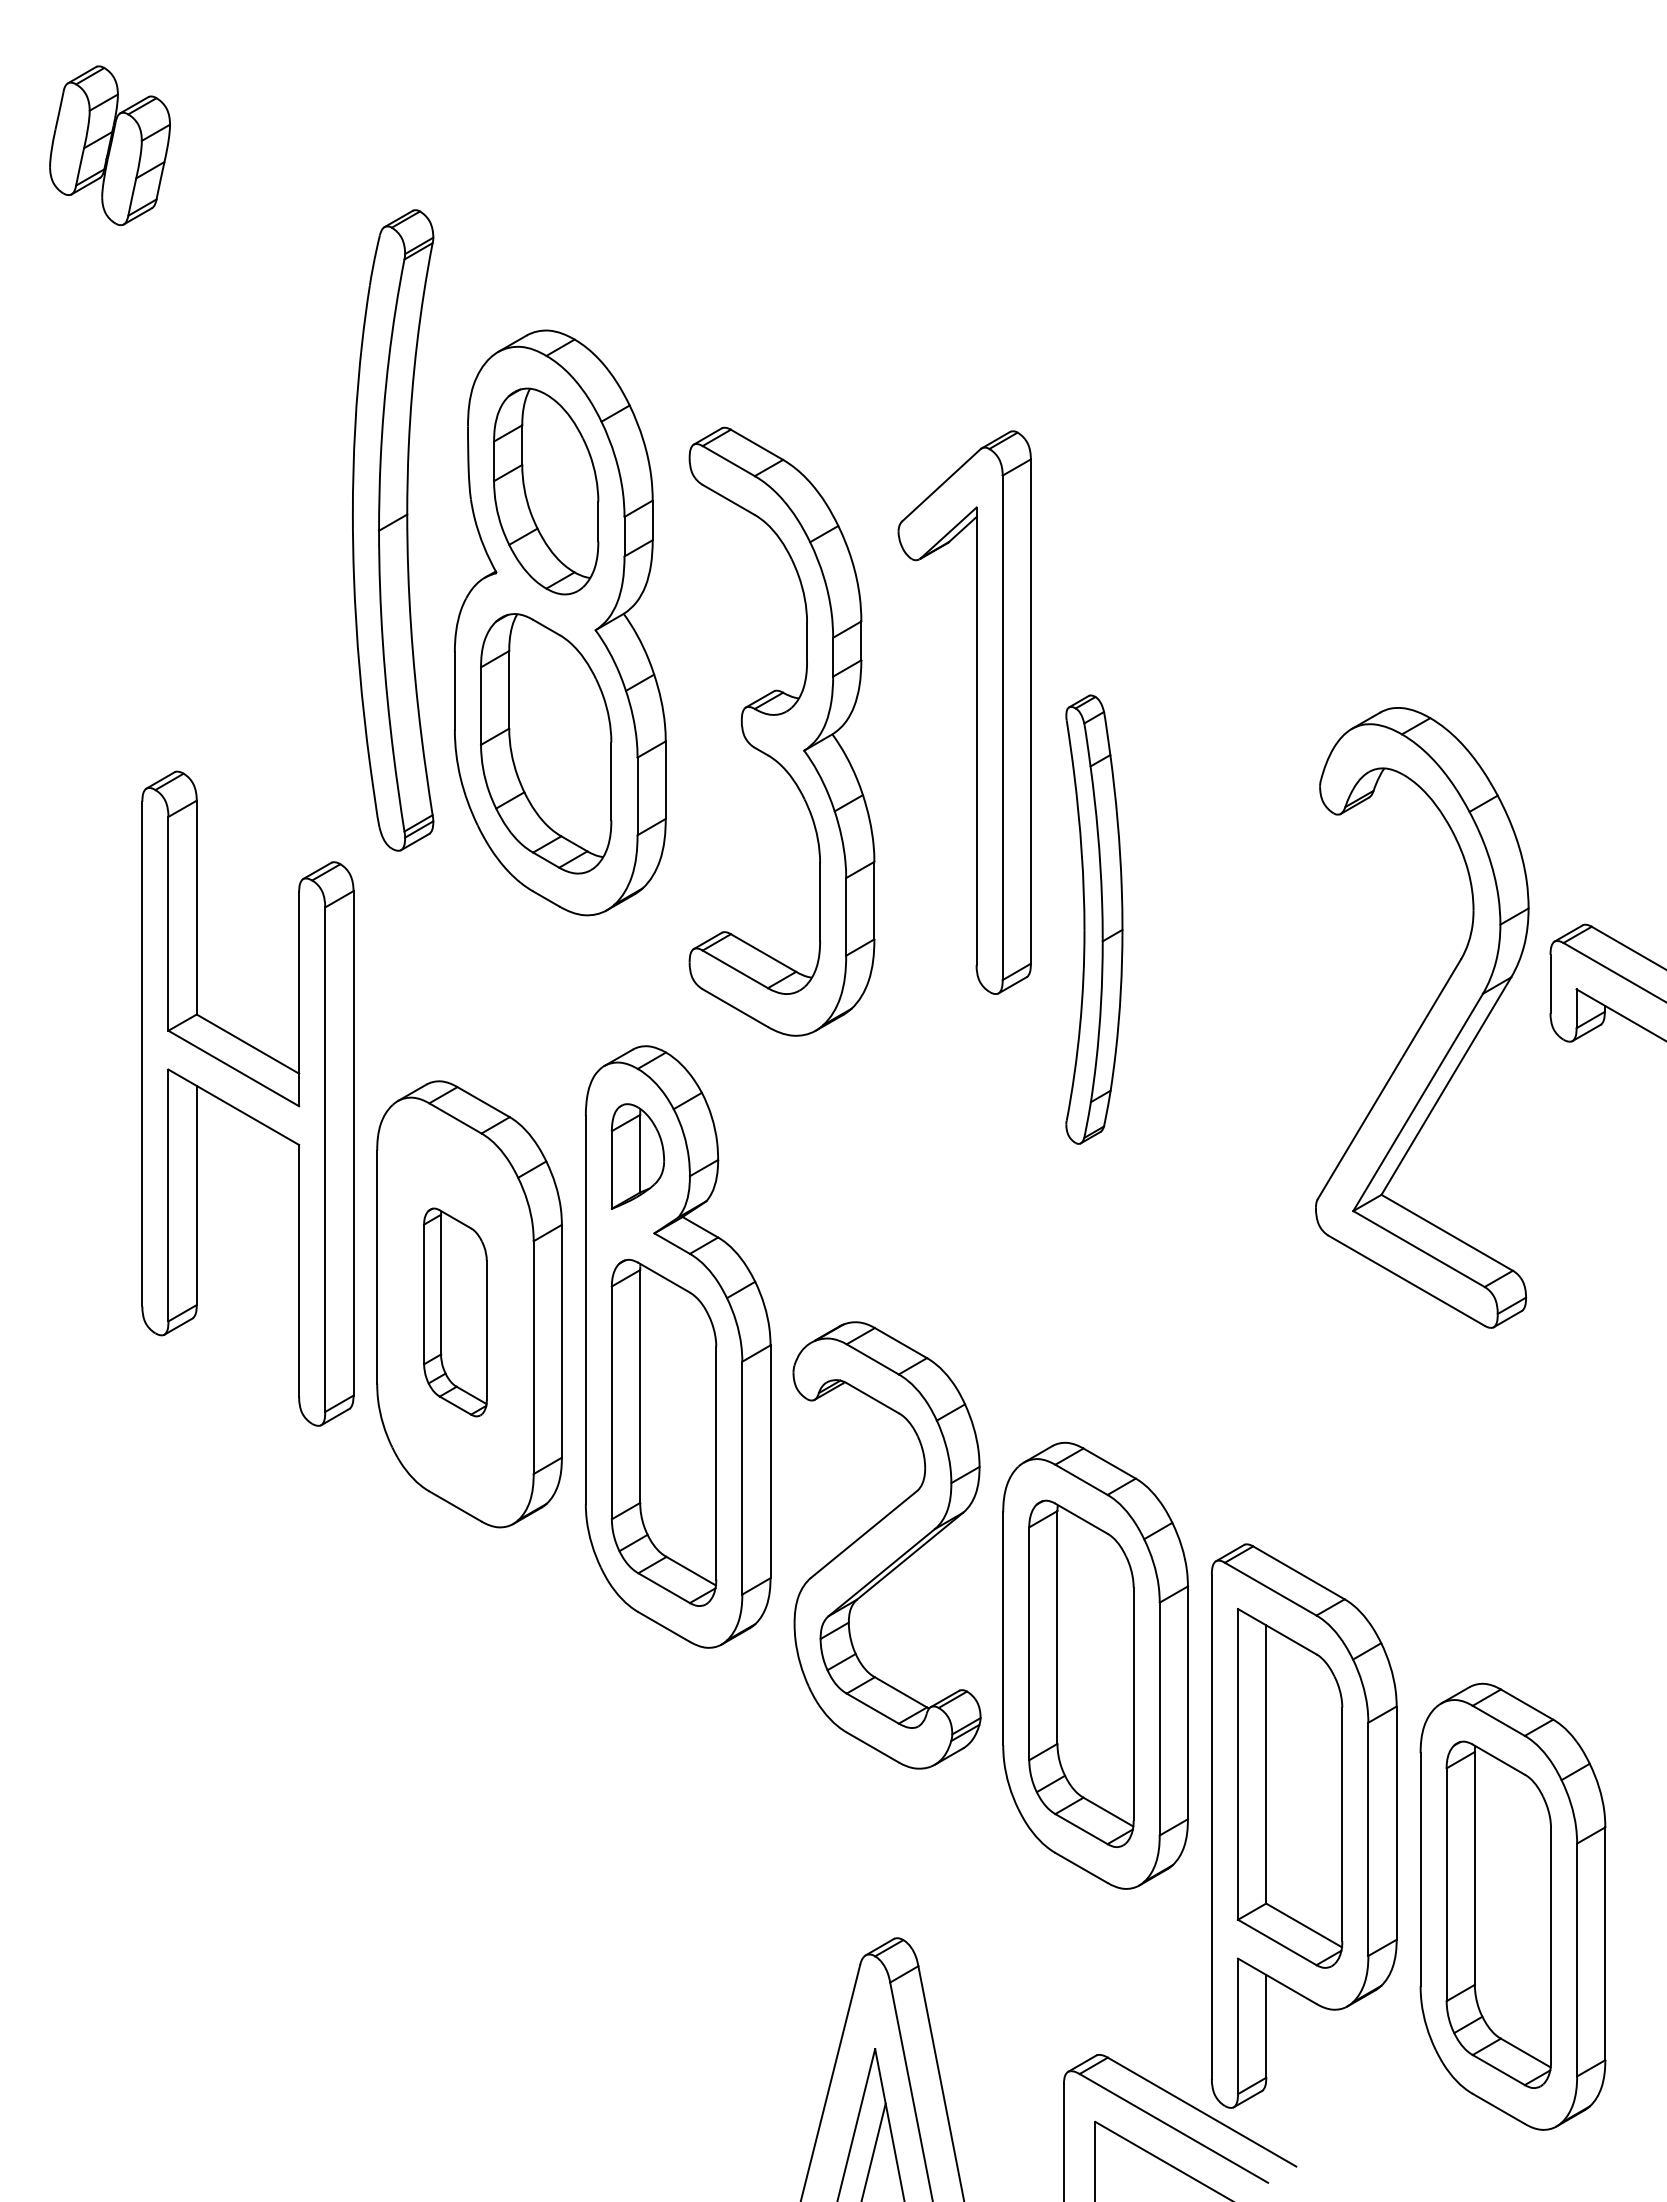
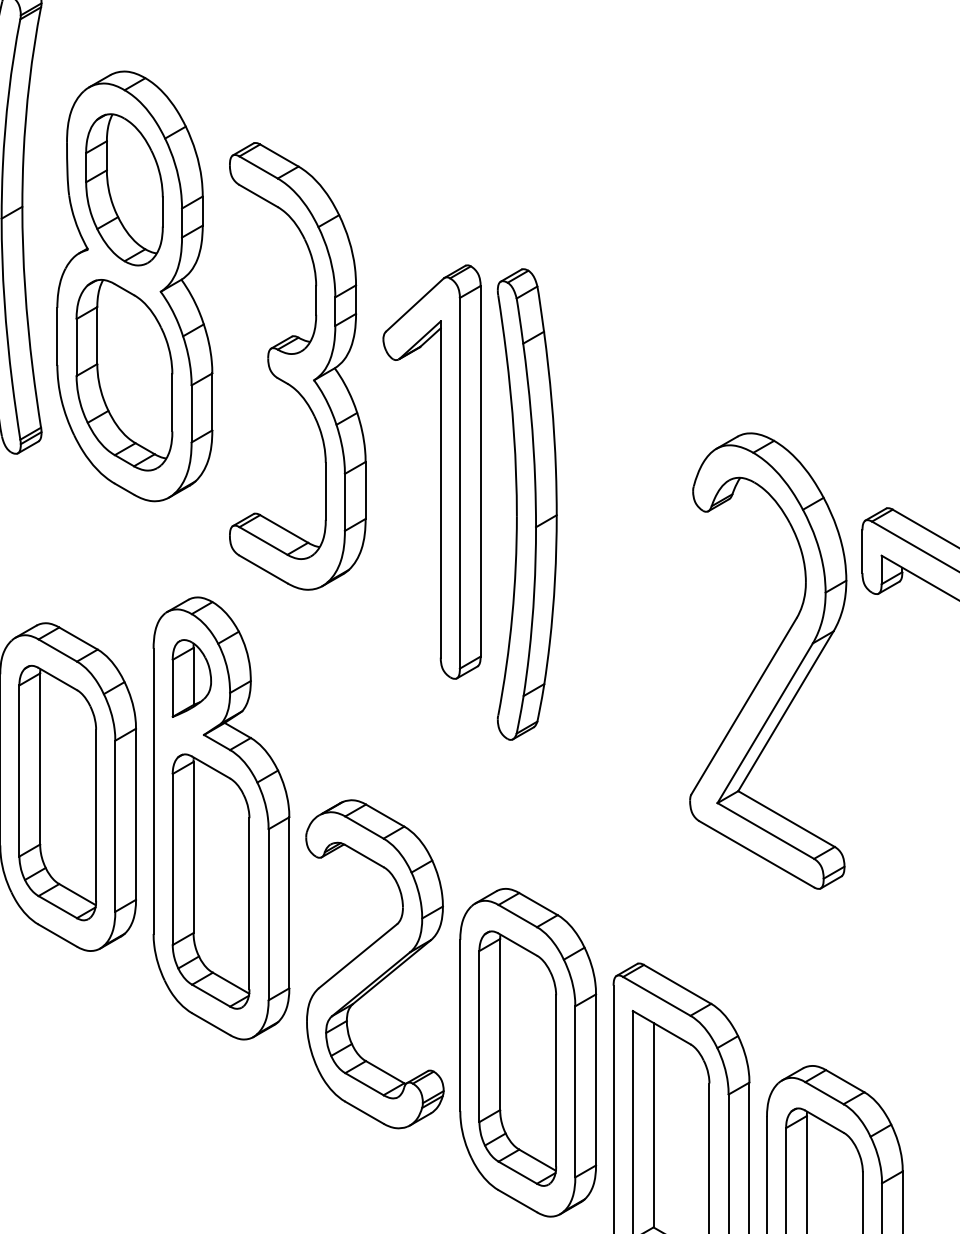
part: (976, 712) -> (440, 472), moved
part: (1094, 919) -> (527, 504), size x1.43
part: (1422, 1017) -> (768, 660), moved
part: (455, 1312) -> (57, 793), size x1.67

